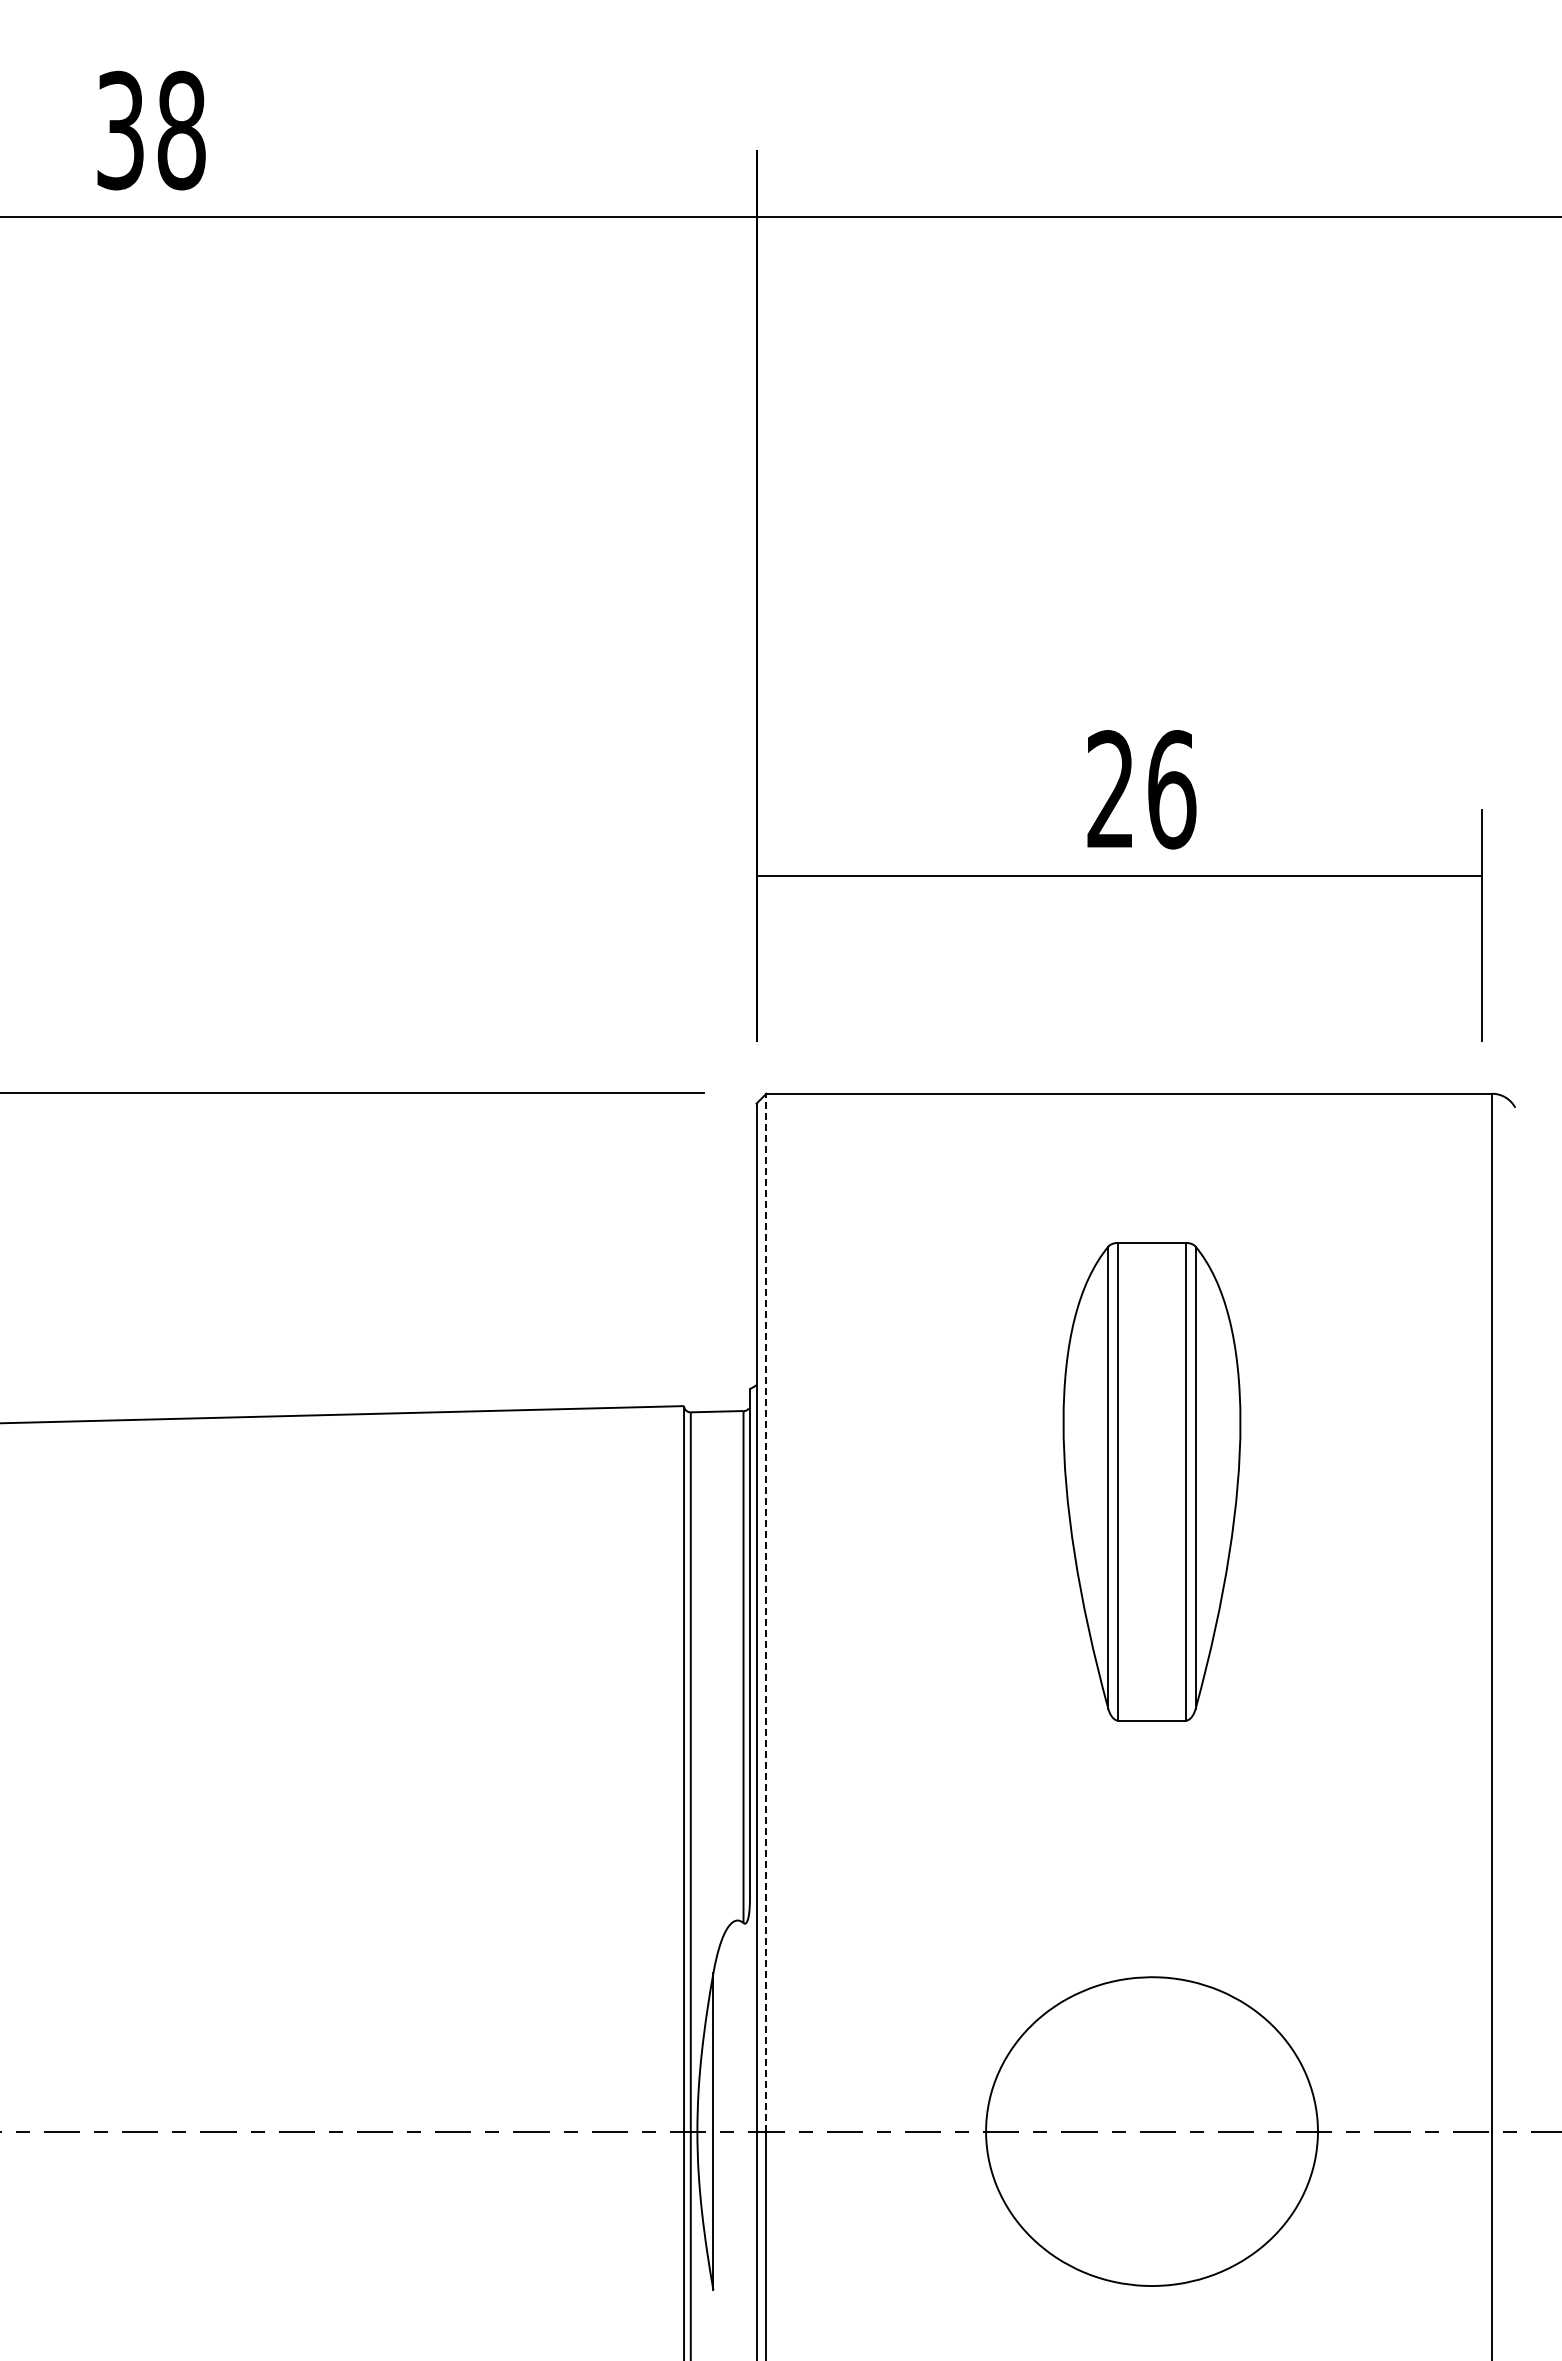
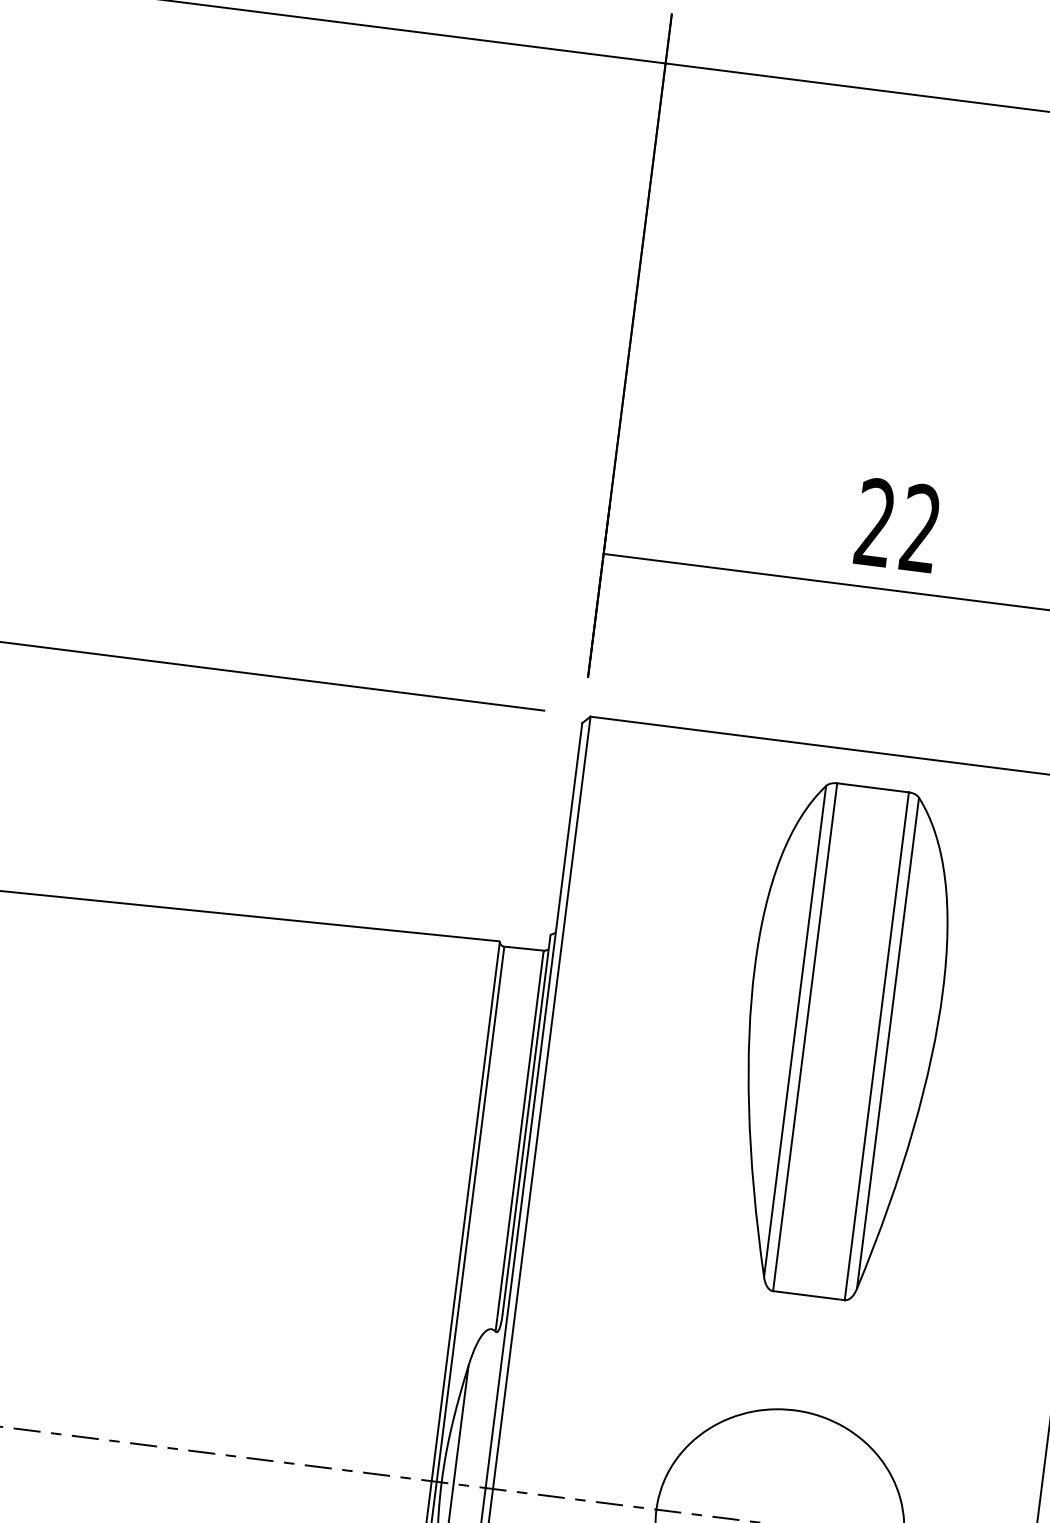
text: (1172, 789) -> (921, 528), 26 -> 22
part: (1151, 1481) -> (840, 1041), size x1.43
line: (766, 1612) -> (541, 1102), dashed -> solid

